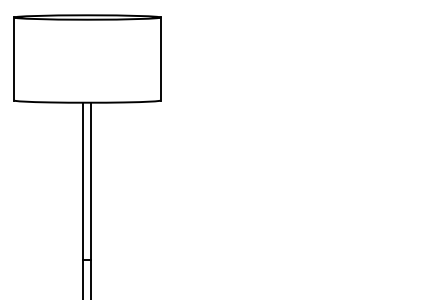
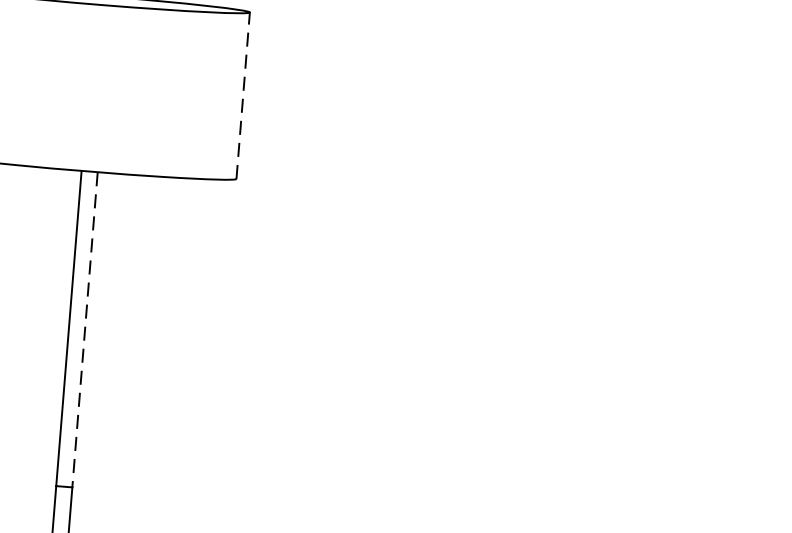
line: (160, 58) -> (243, 94), solid -> dashed
line: (91, 181) -> (85, 330), solid -> dashed

